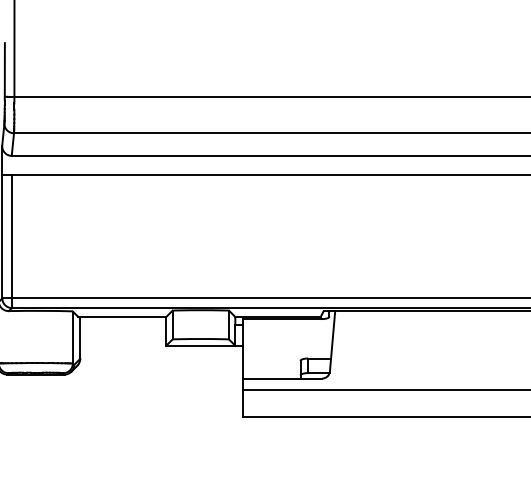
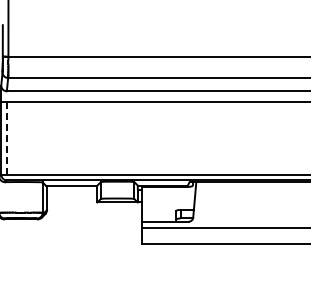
line: (12, 241) -> (7, 141), solid -> dashed

